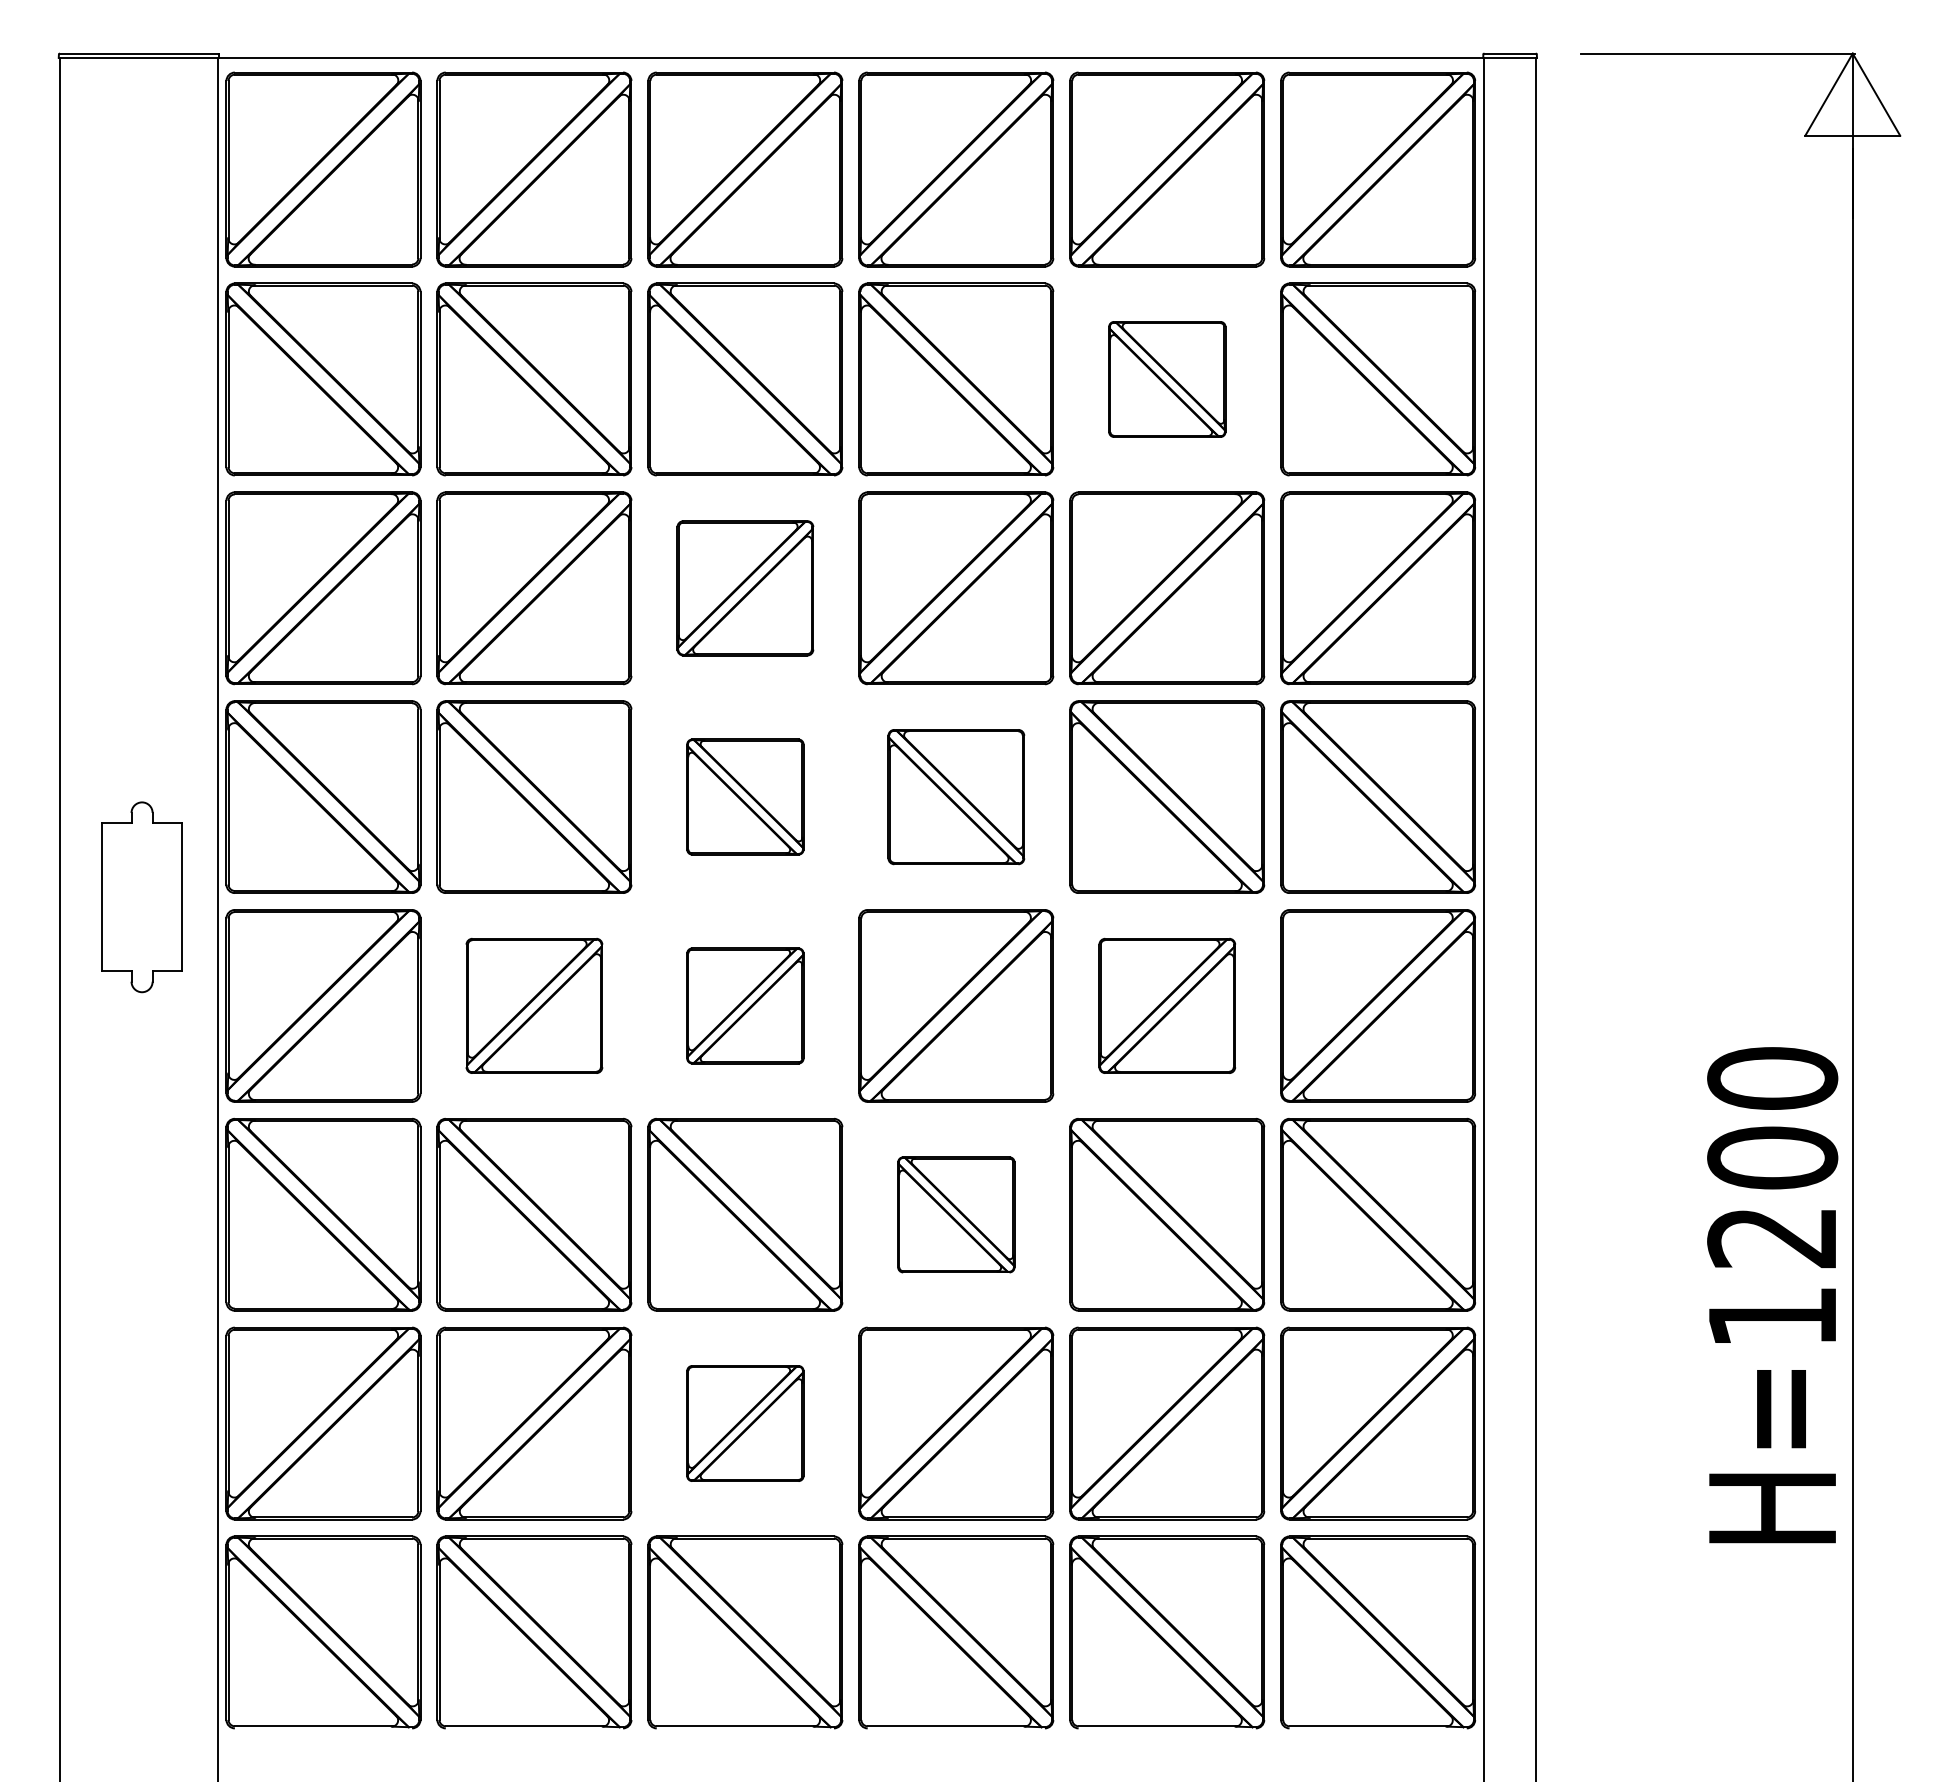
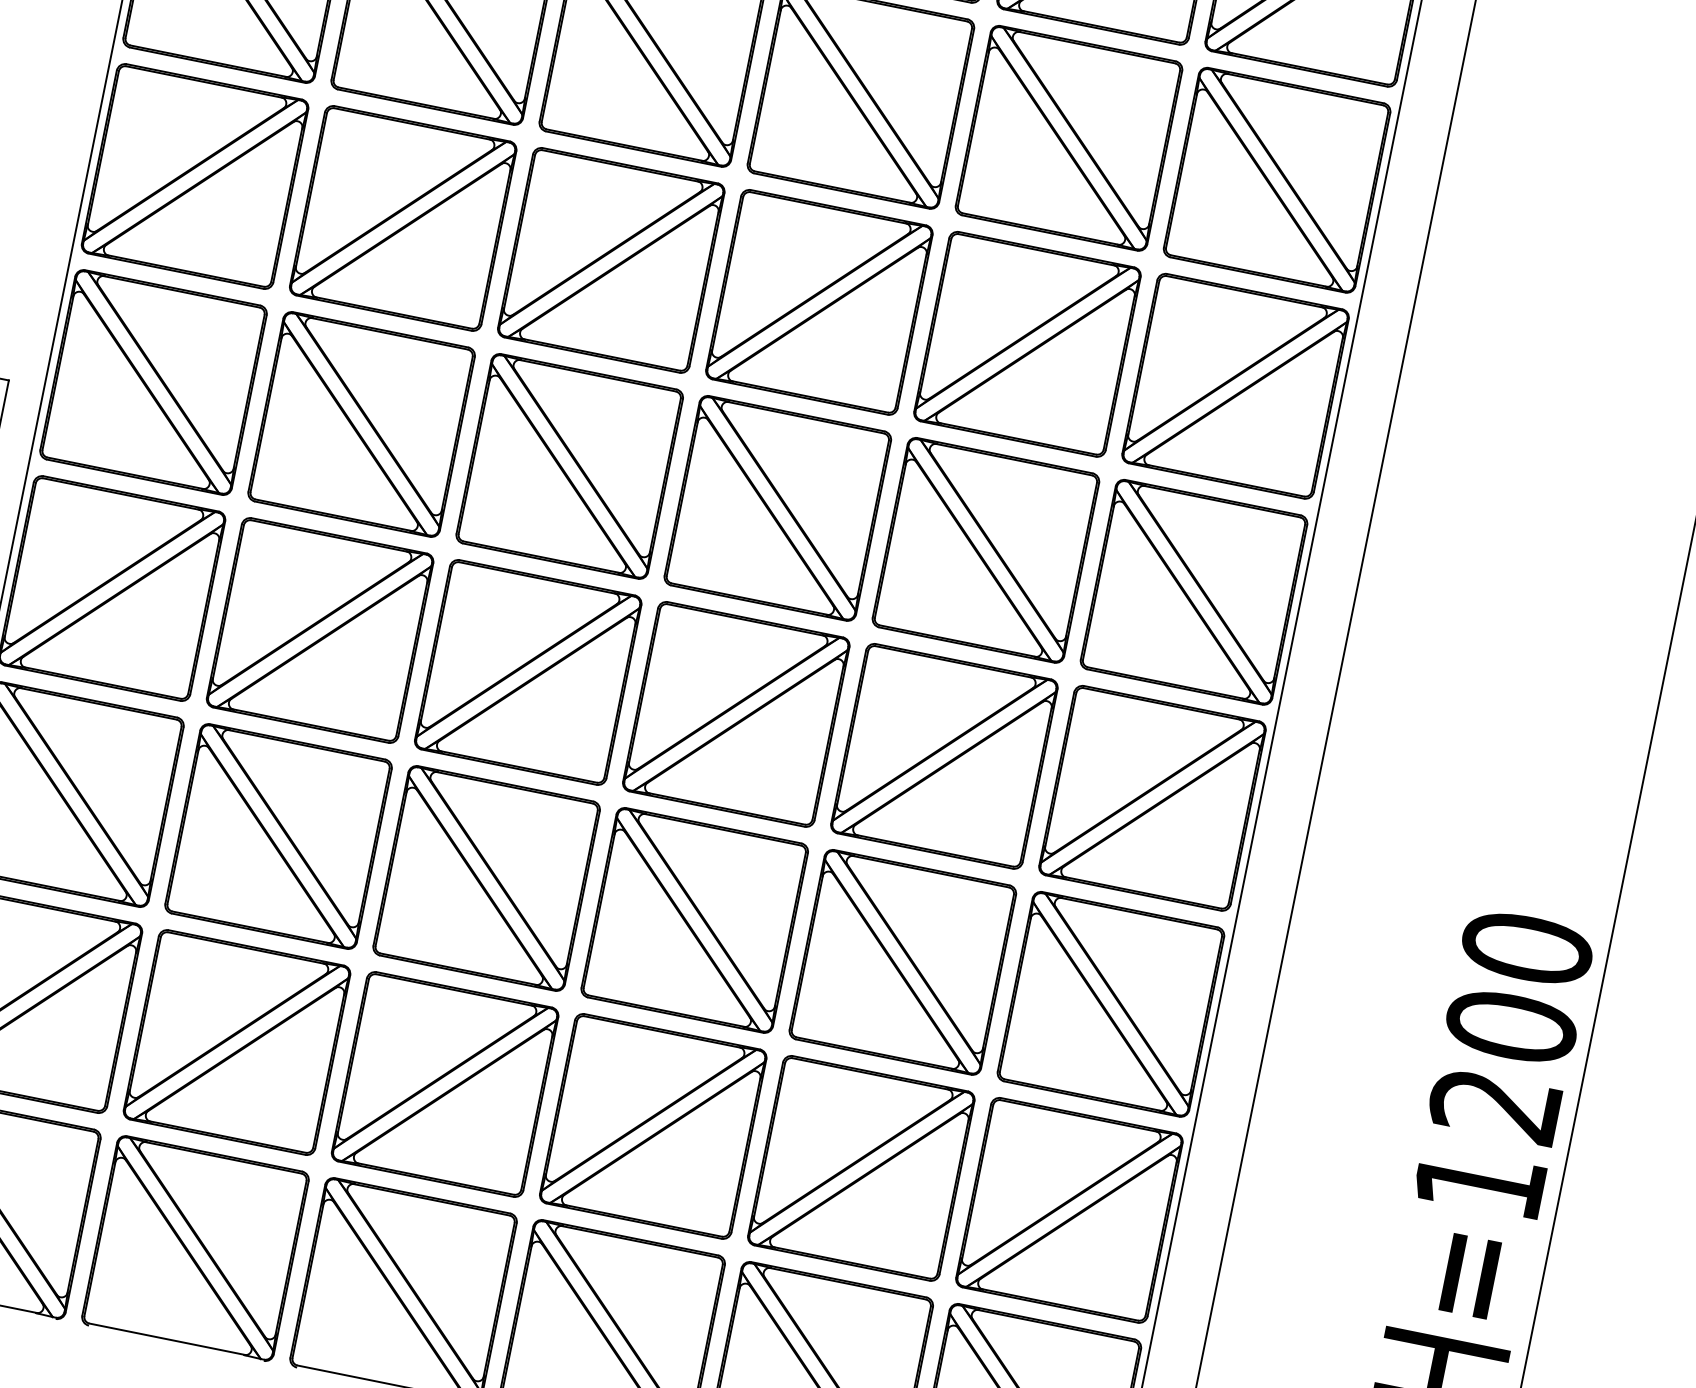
part: (1167, 379) -> (1069, 138), size x1.67
part: (745, 588) -> (611, 260), size x1.43
part: (745, 796) -> (570, 465), size x1.67
part: (956, 796) -> (778, 507), size x1.43
part: (534, 1005) -> (320, 630), size x1.43
part: (745, 1005) -> (528, 672), size x1.67
part: (1167, 1005) -> (944, 756), size x1.43
part: (956, 1214) -> (695, 920), size x1.67
part: (745, 1423) -> (445, 1084), size x1.67

